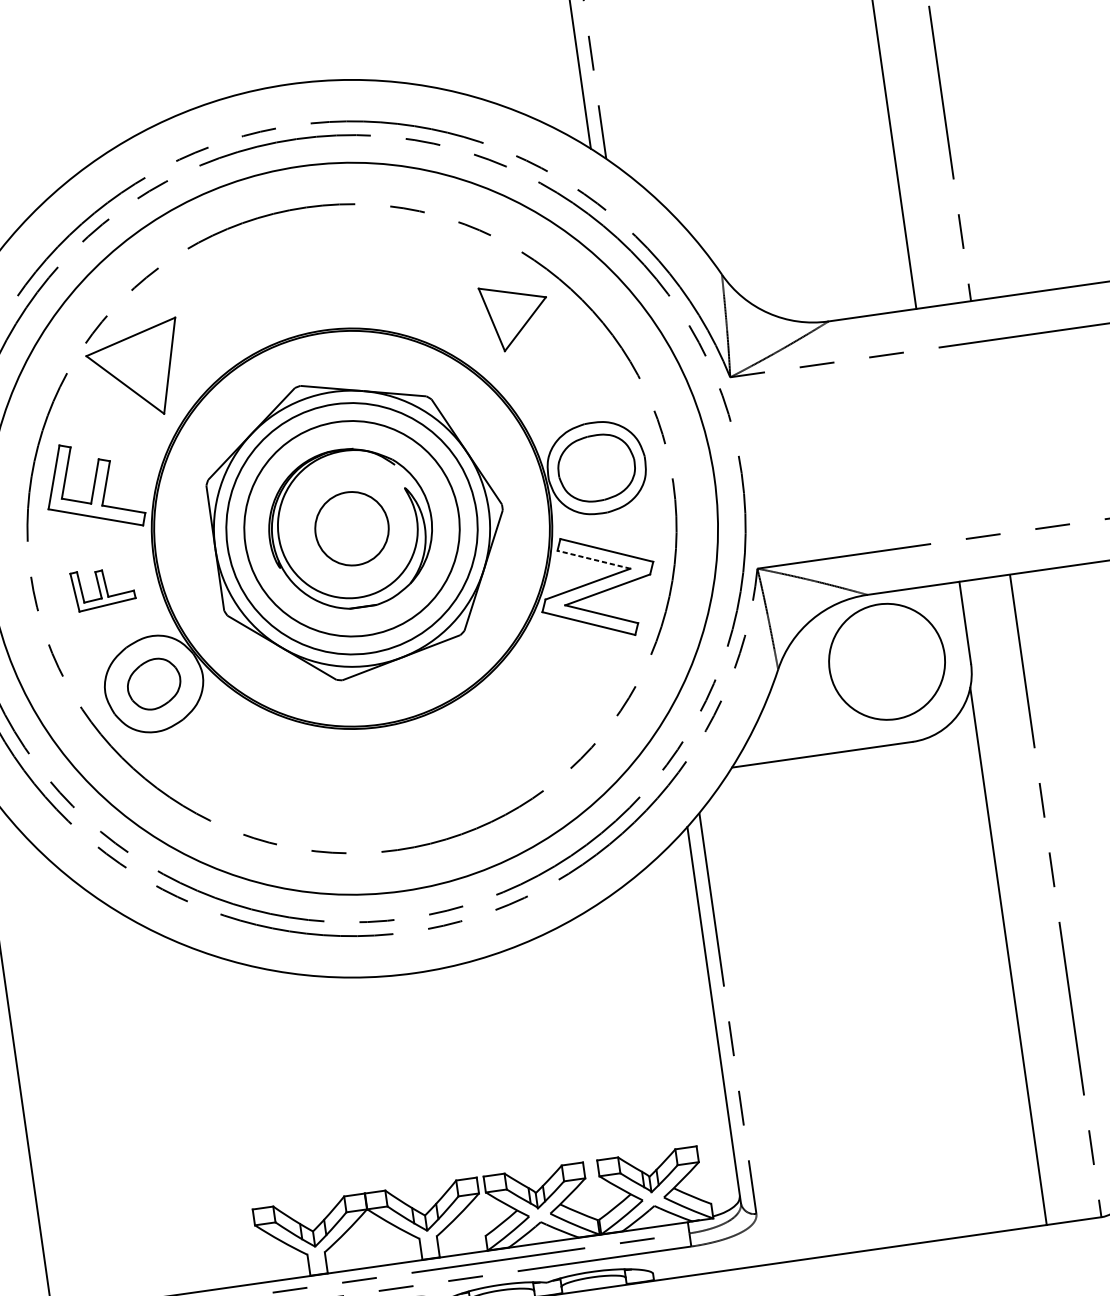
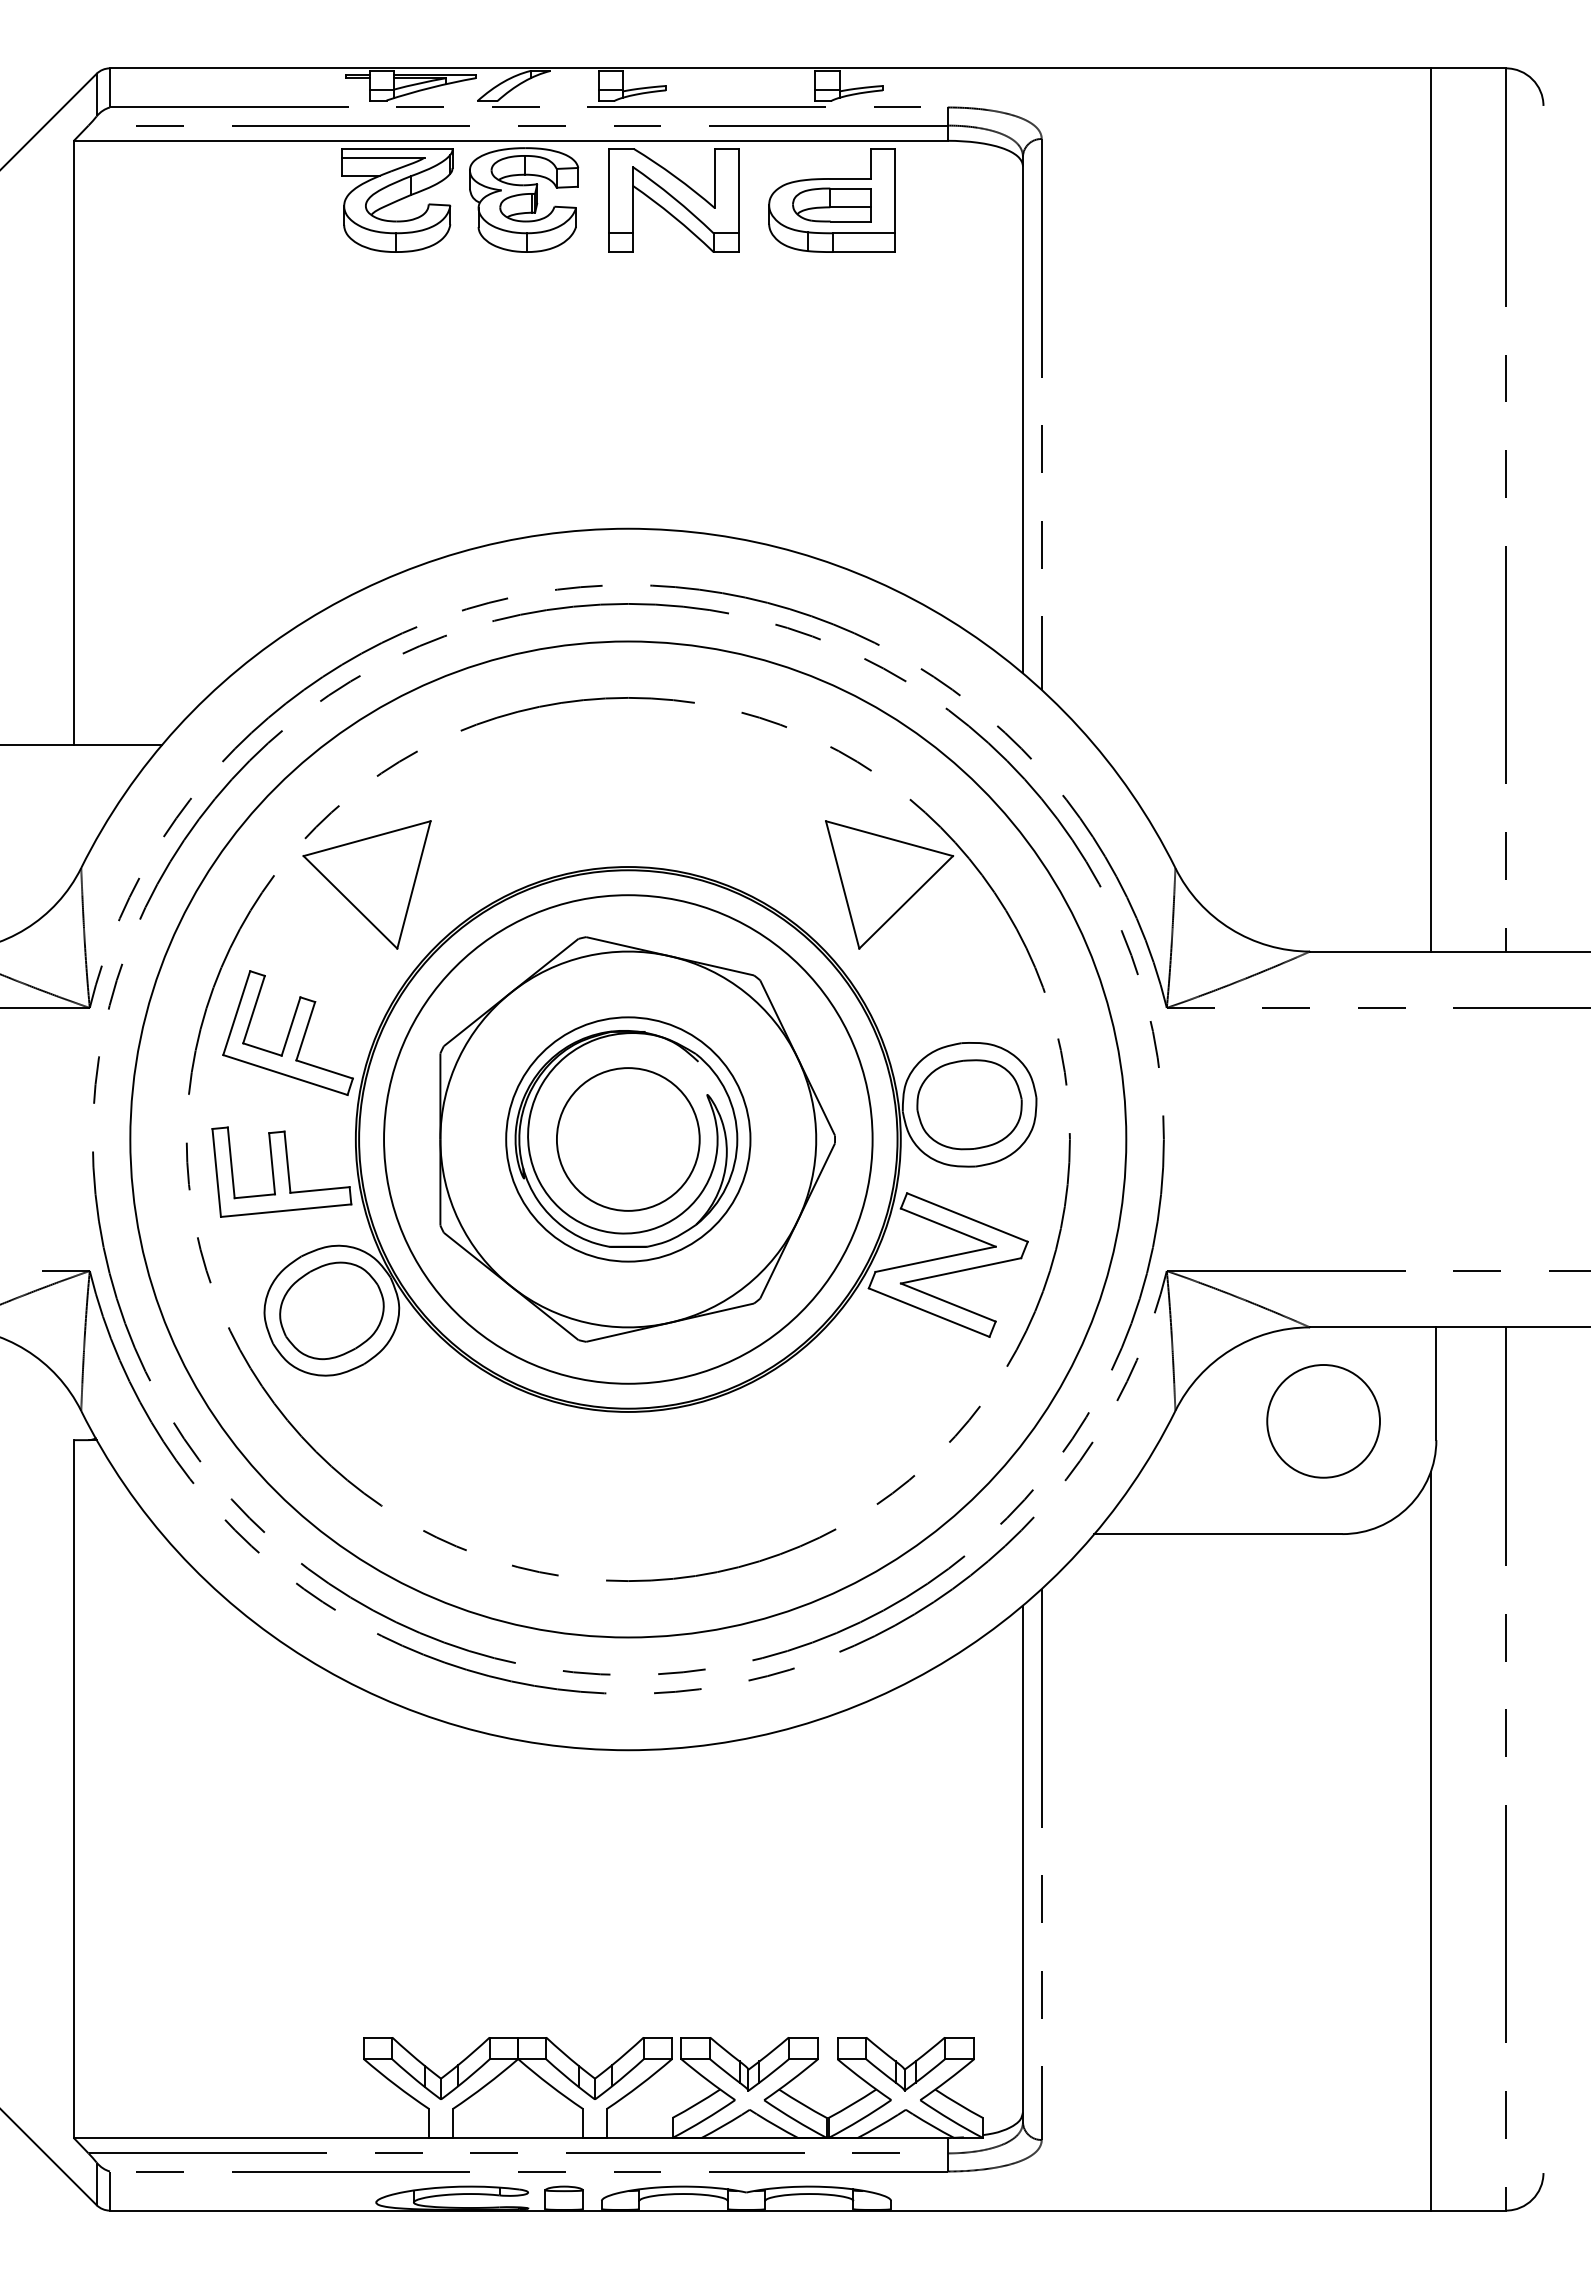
part: (515, 316) -> (889, 884), size x1.43
circle: (351, 528) -> (627, 1139), size x1.43
circle: (352, 528) -> (628, 1139), size x0.71
circle: (352, 528) -> (628, 1139), size x1.67
line: (593, 559) -> (947, 1227), dashed -> solid
part: (103, 587) -> (281, 1171), size x1.67
circle: (887, 661) -> (1323, 1421), size x0.71
part: (153, 683) -> (331, 1310), size x1.43

